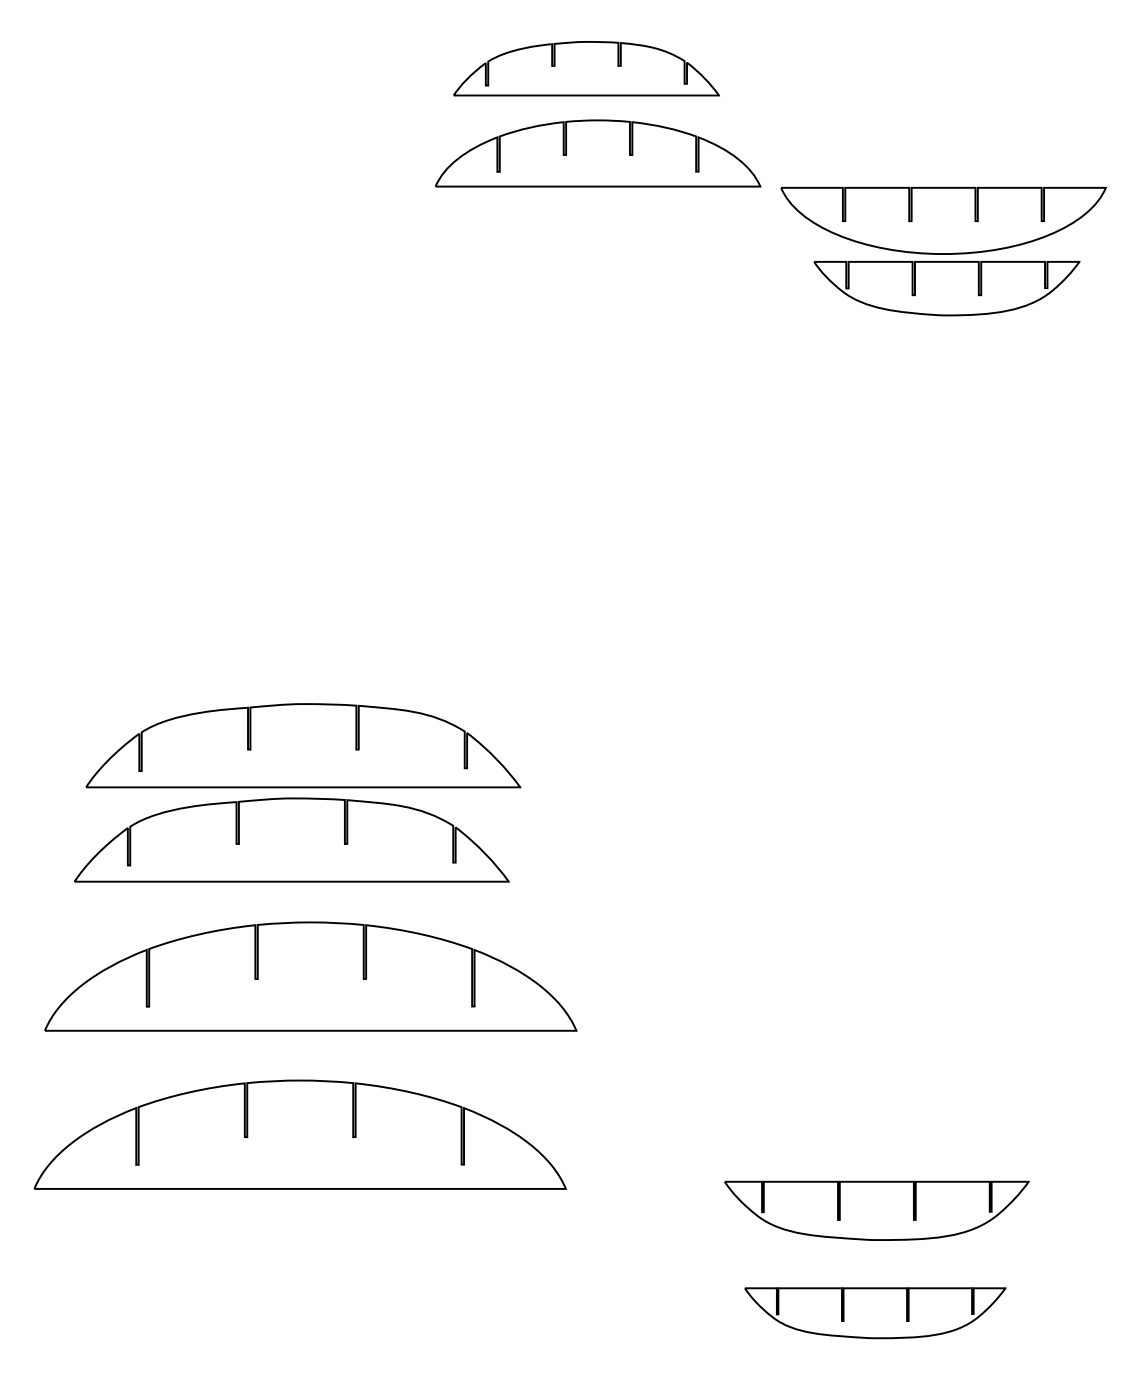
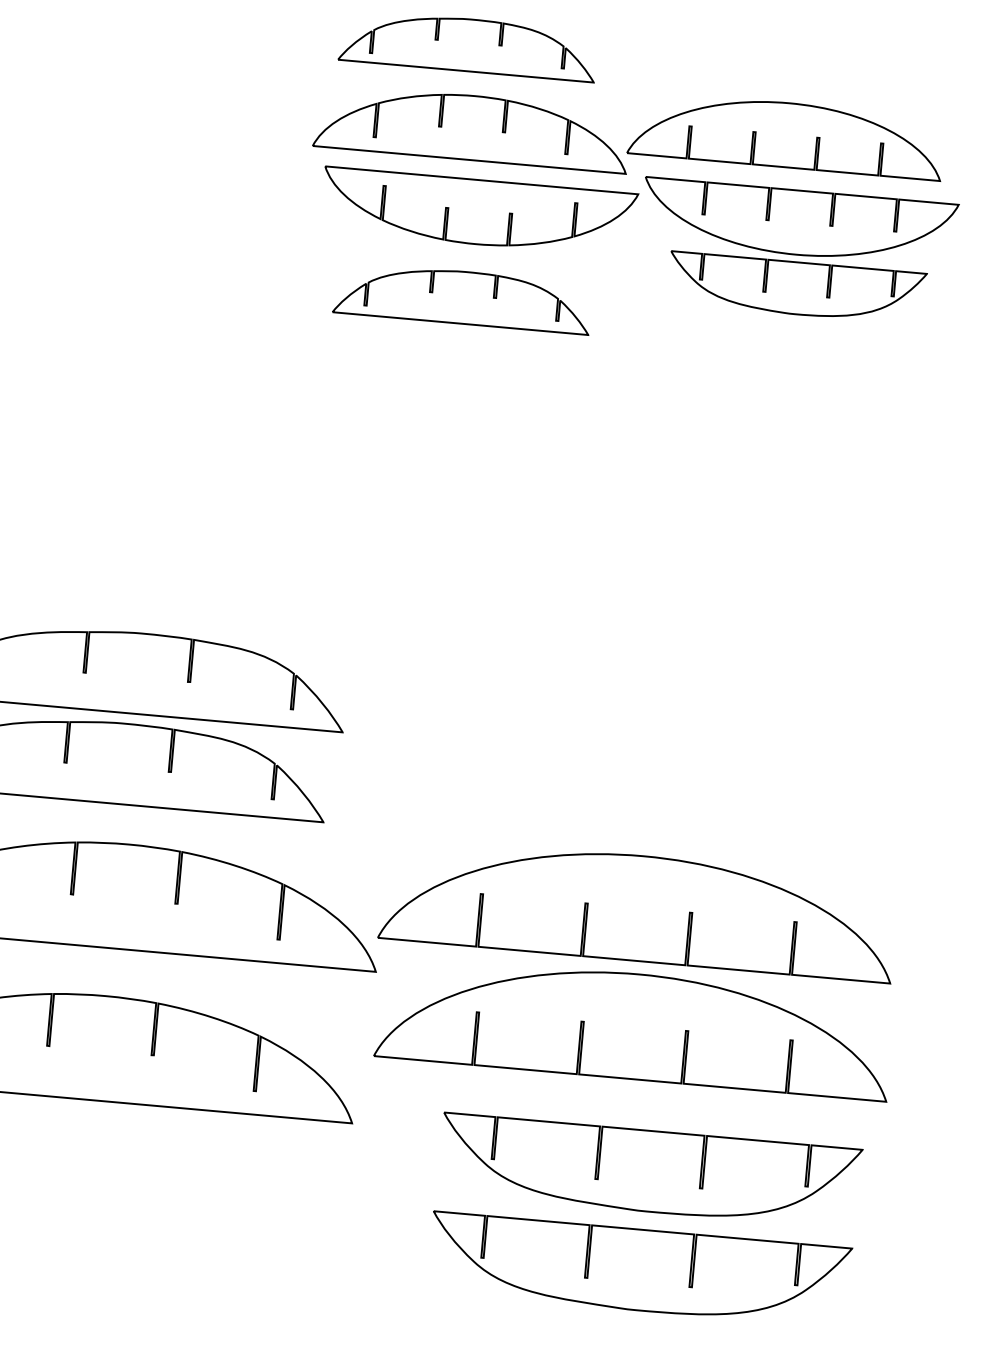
part: (922, 131) -> (786, 134), added
part: (612, 239) -> (478, 212), added
part: (603, 328) -> (462, 297), added
part: (840, 941) -> (638, 908), added
part: (847, 1063) -> (634, 1026), added
part: (876, 1210) -> (649, 1170), size x1.43
part: (875, 1312) -> (639, 1269), size x1.67

